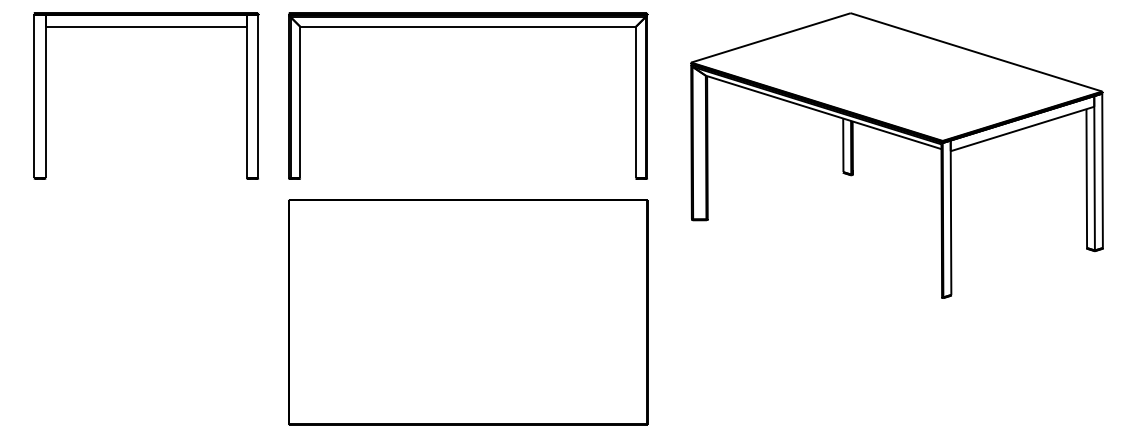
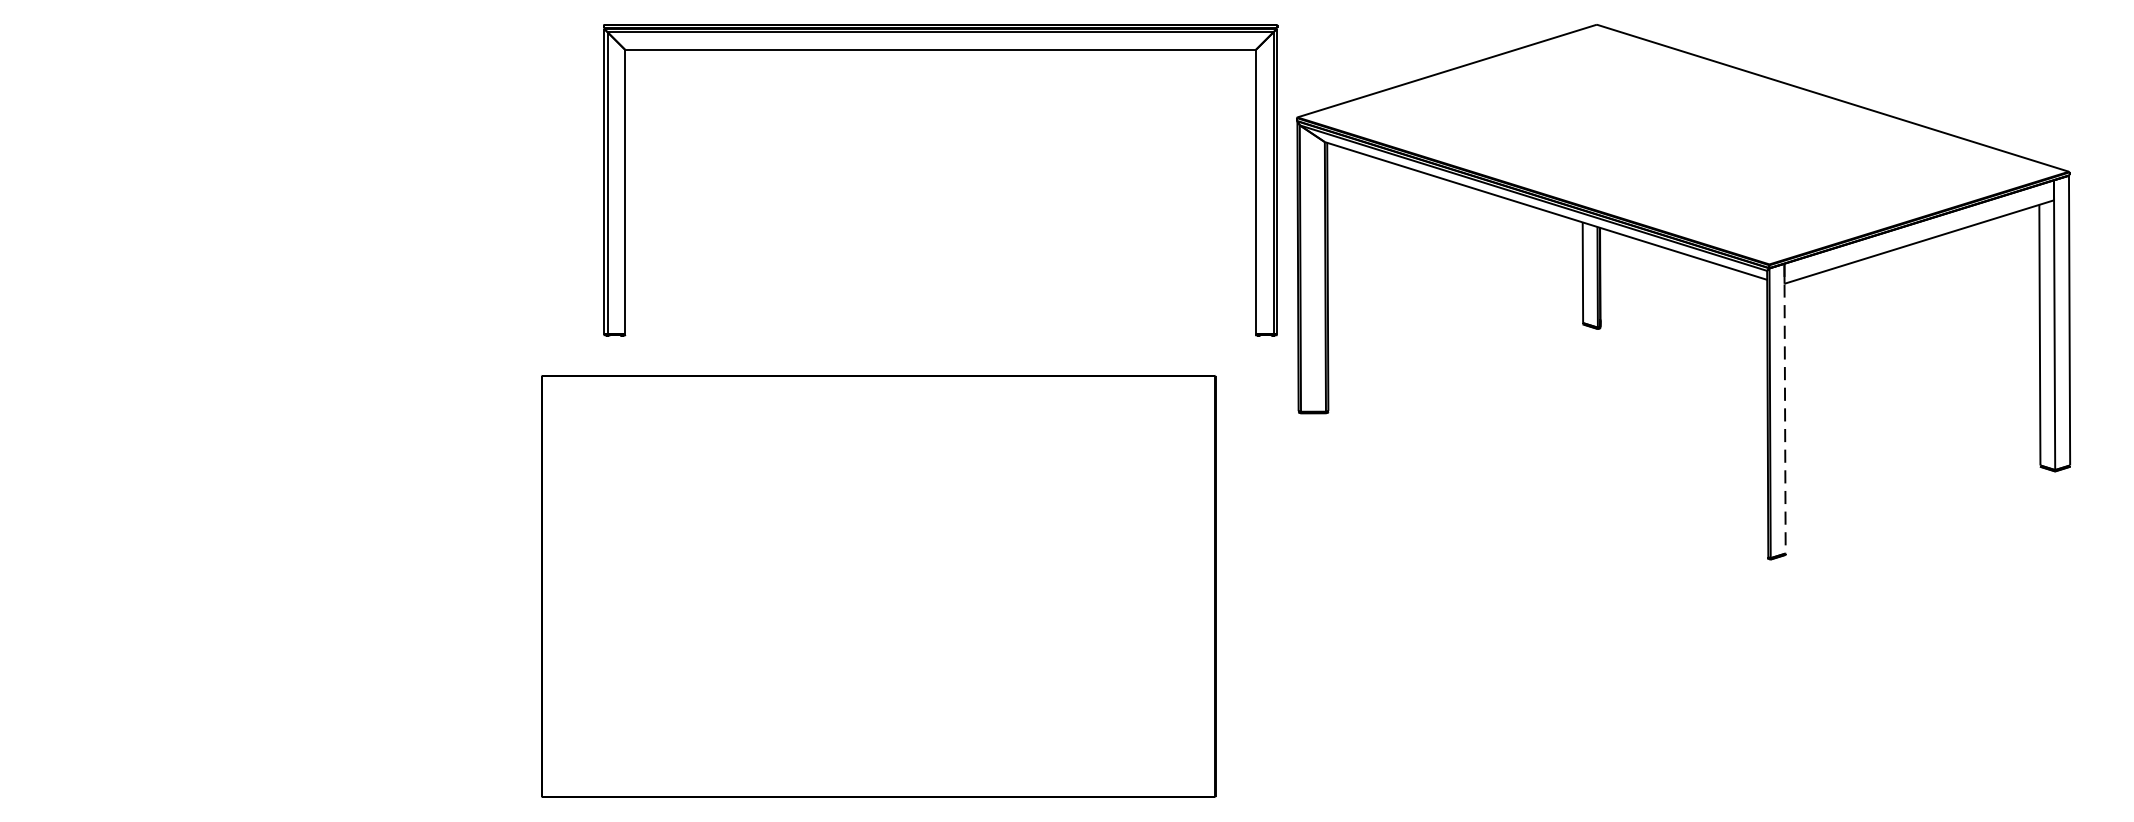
part: (146, 27) -> (274, 51), removed
part: (468, 27) -> (941, 51), moved
line: (951, 218) -> (1785, 410), solid -> dashed

